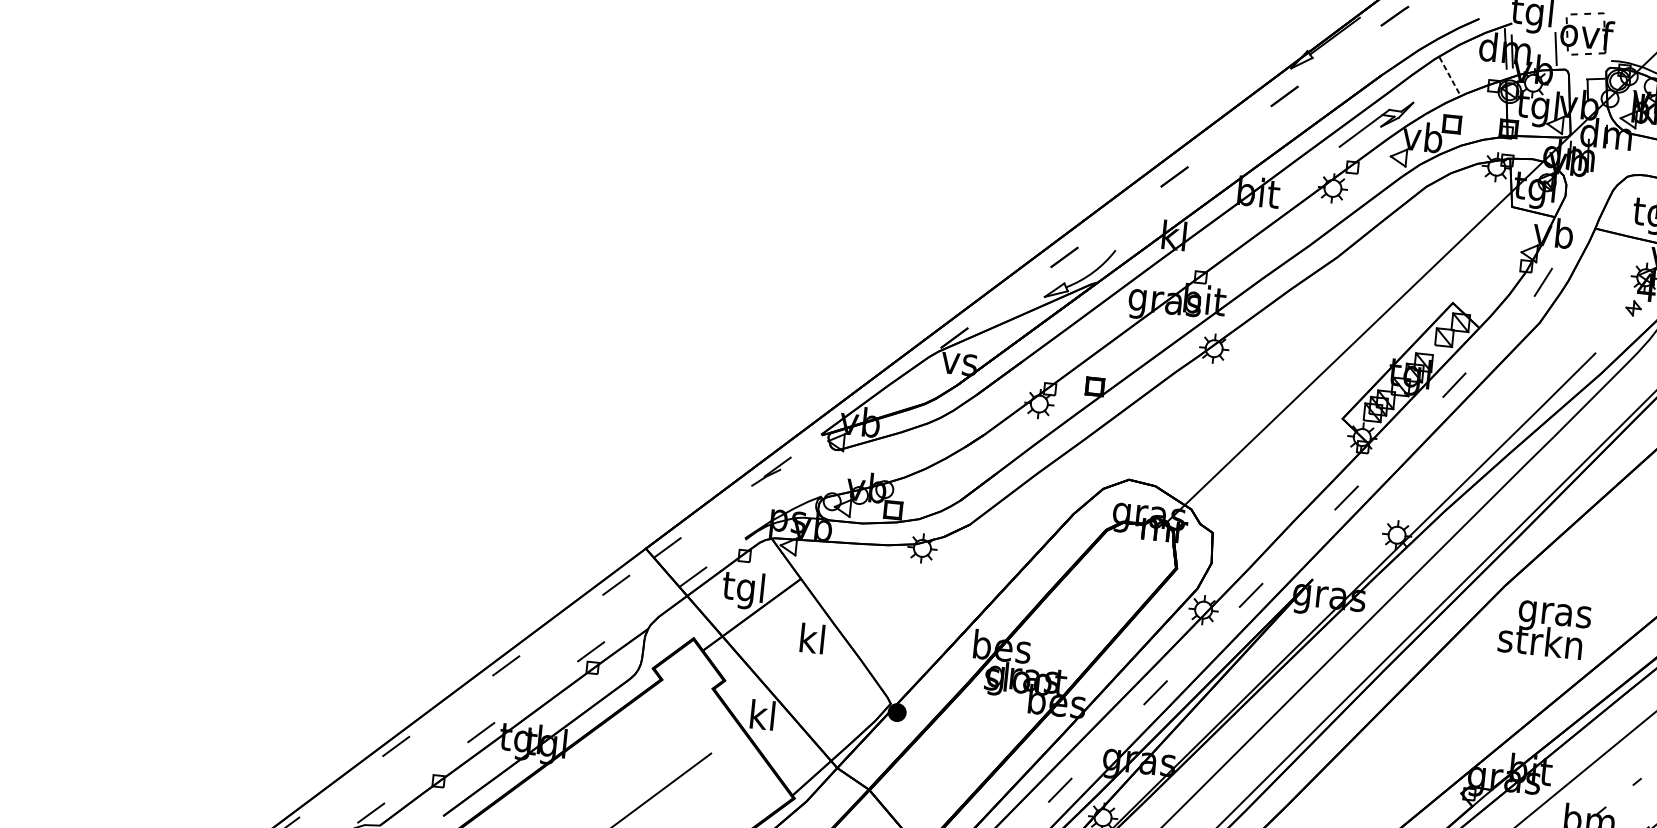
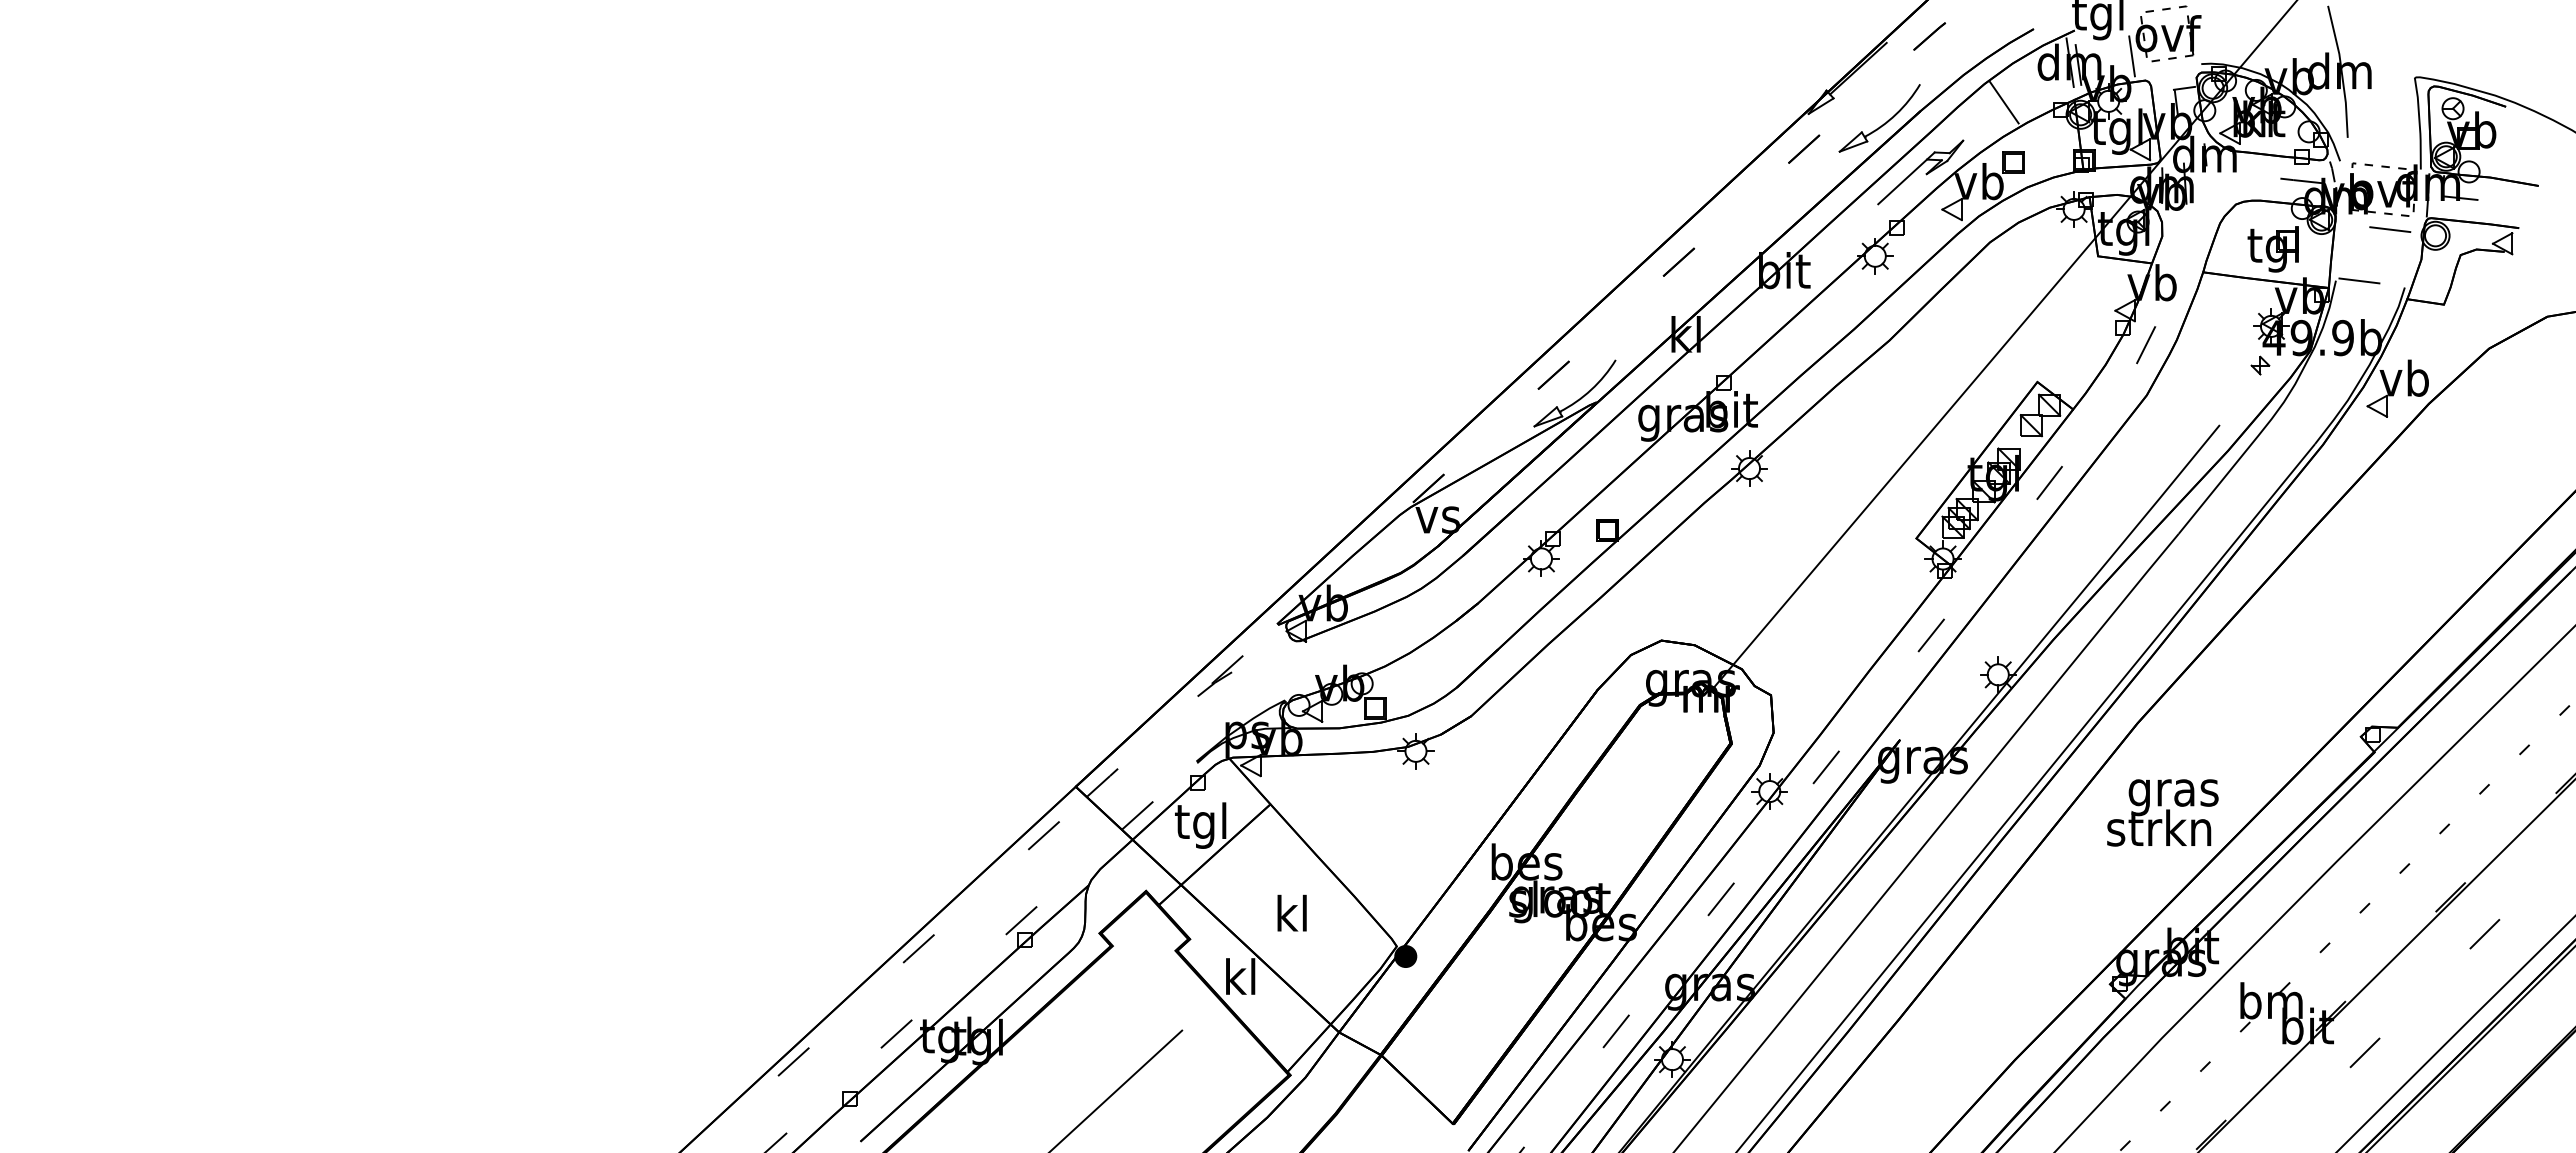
line: (1448, 75) -> (2003, 102), dashed -> solid
part: (1350, 82) -> (1883, 123), added
text: (1544, 629) -> (2162, 812), moved
text: (812, 637) -> (1291, 912), moved

